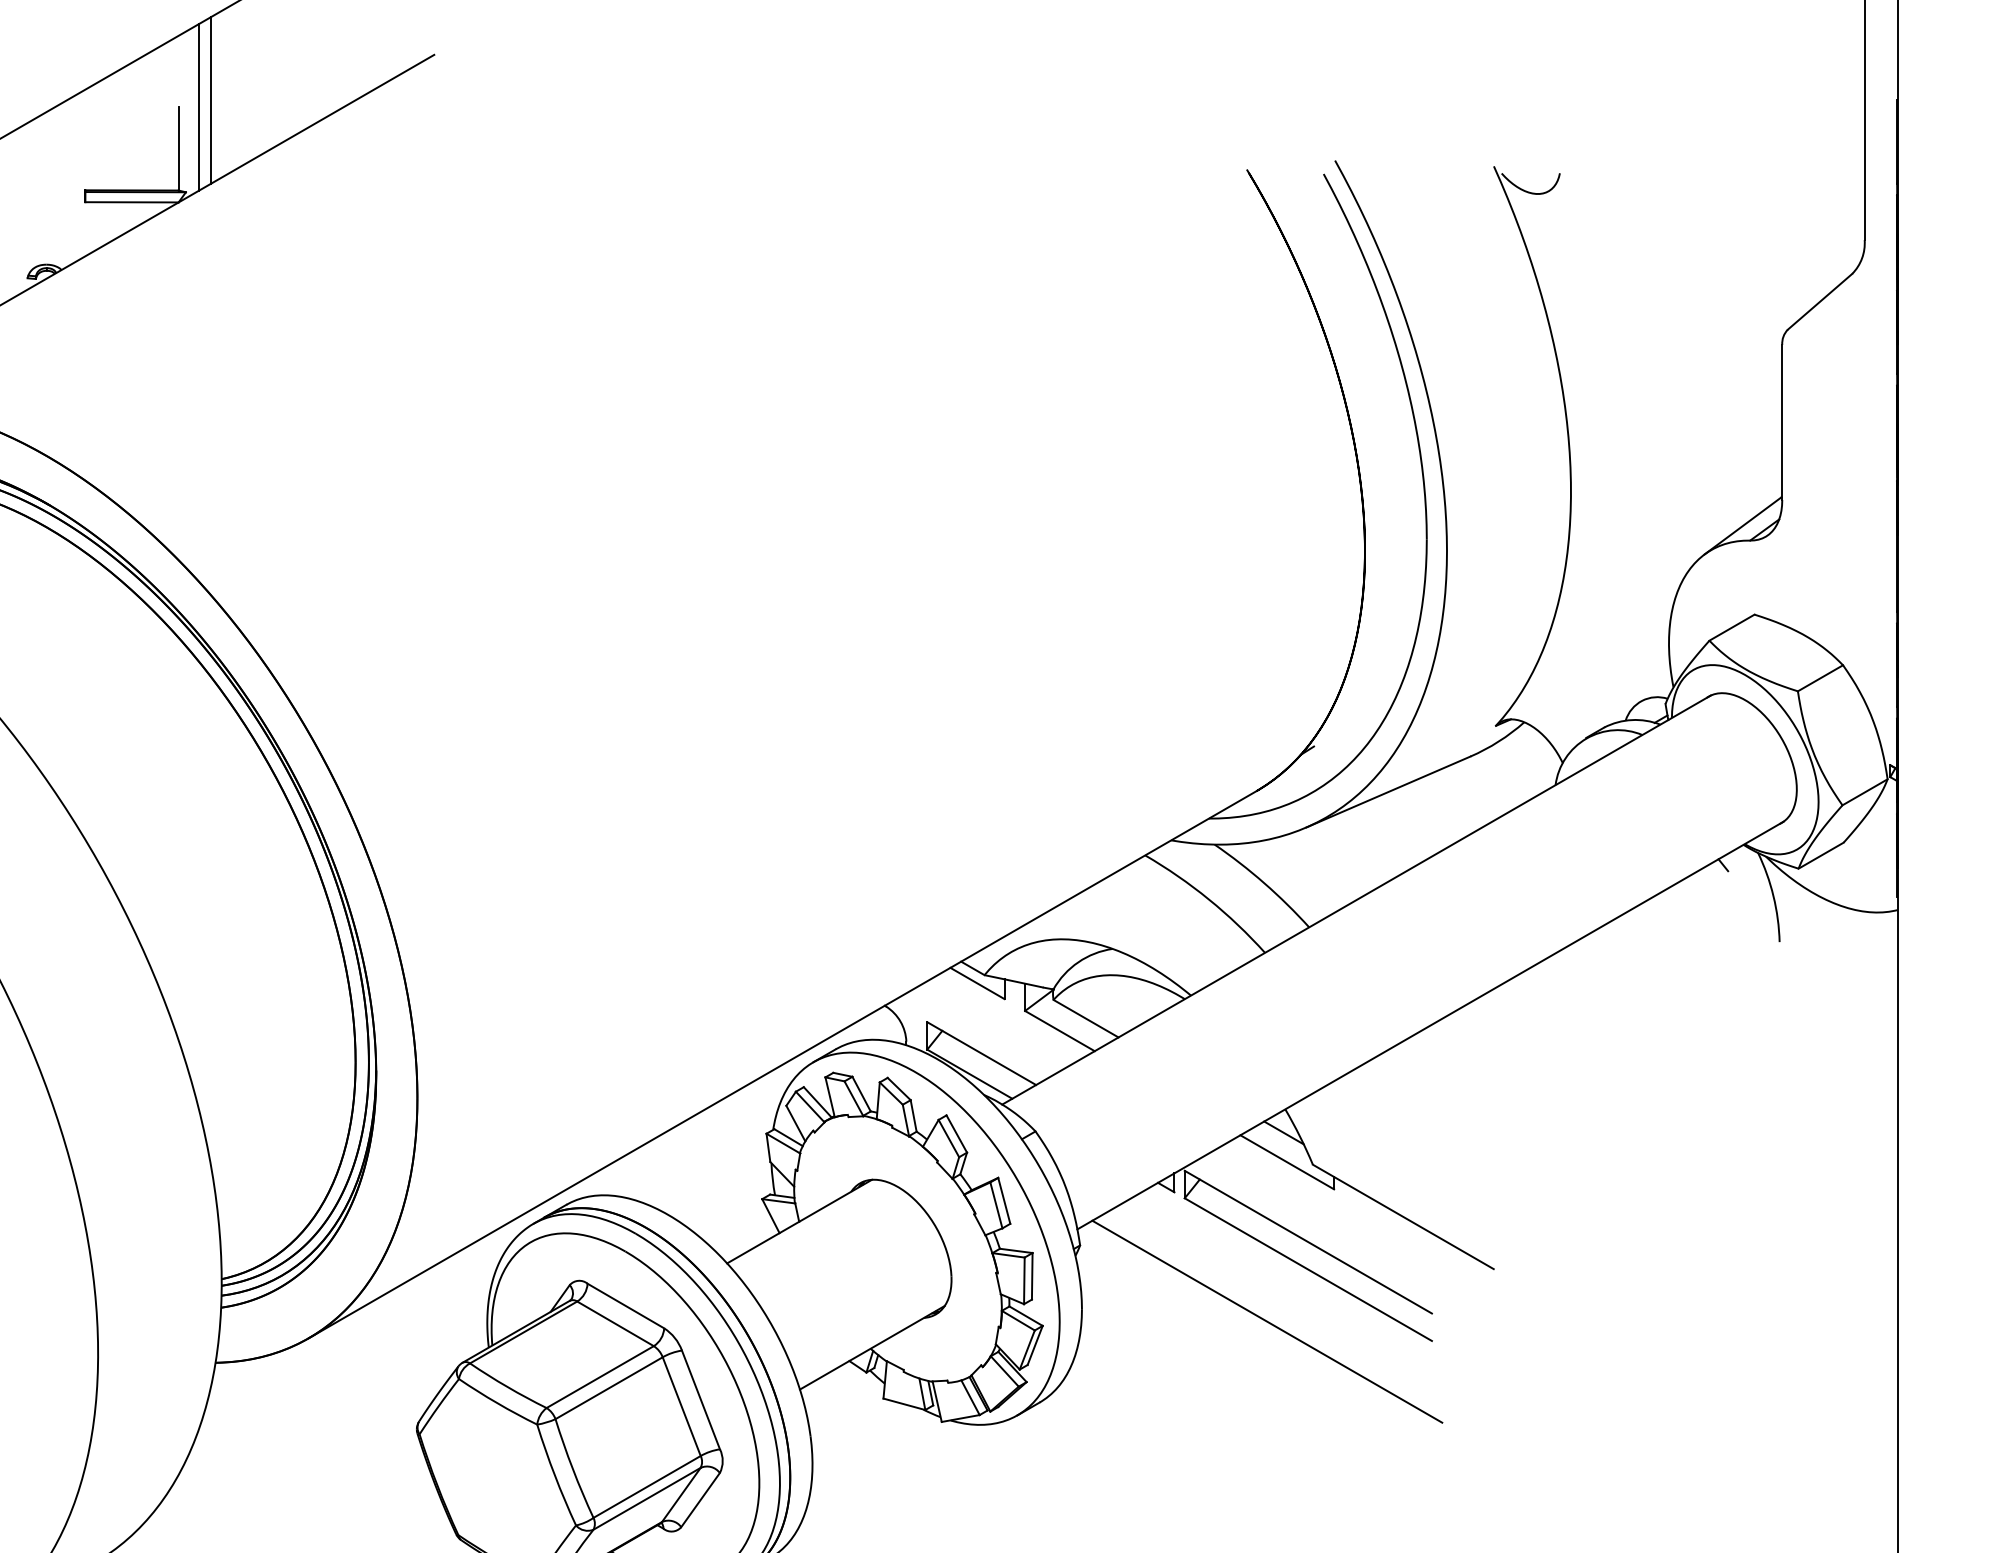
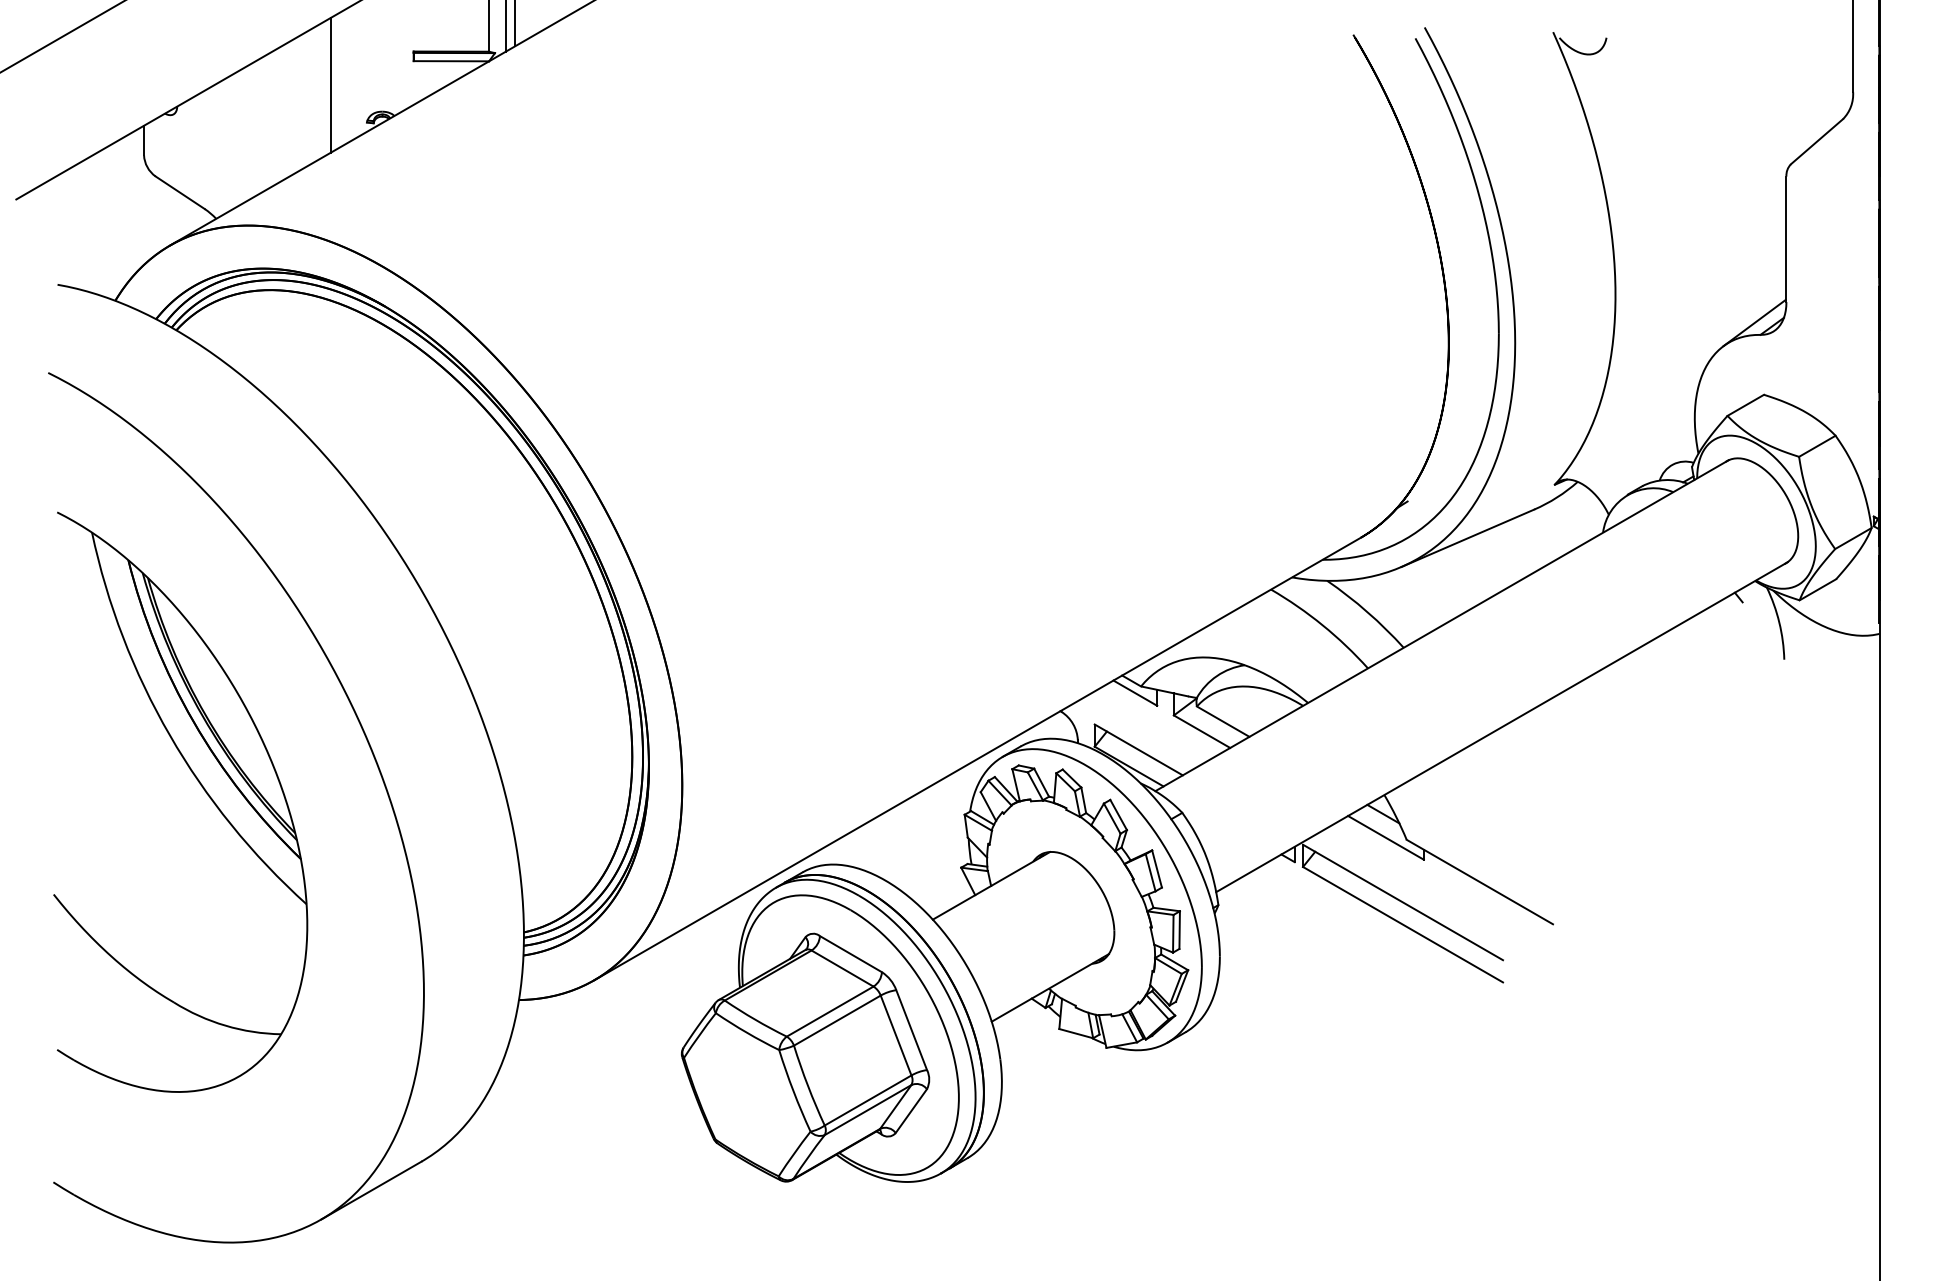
line: (1266, 1321) -> (1369, 966), removed

